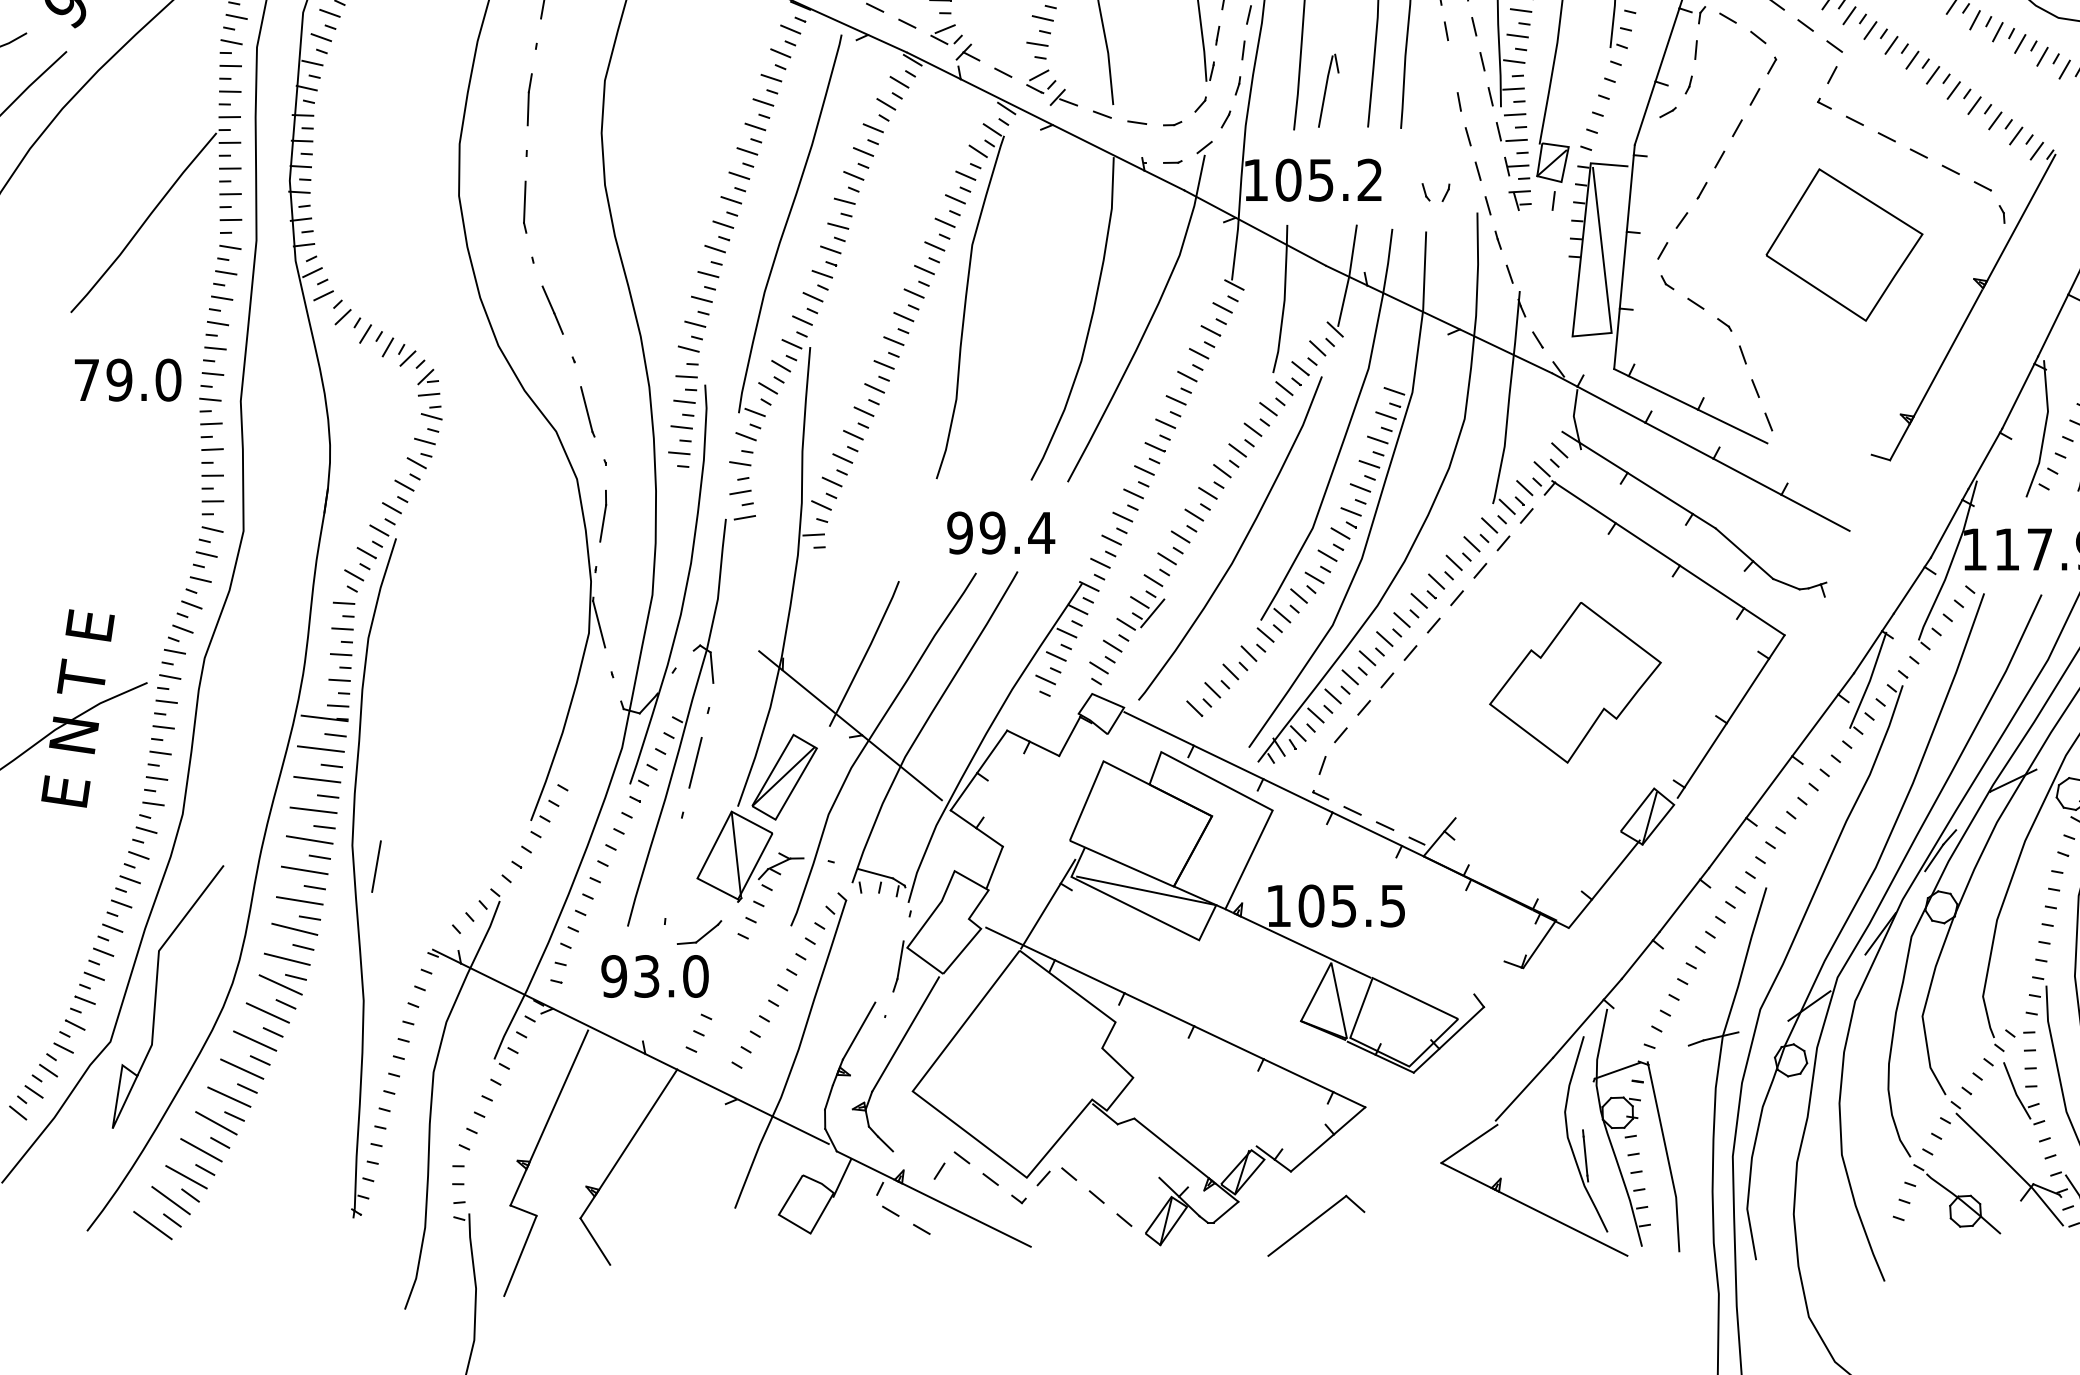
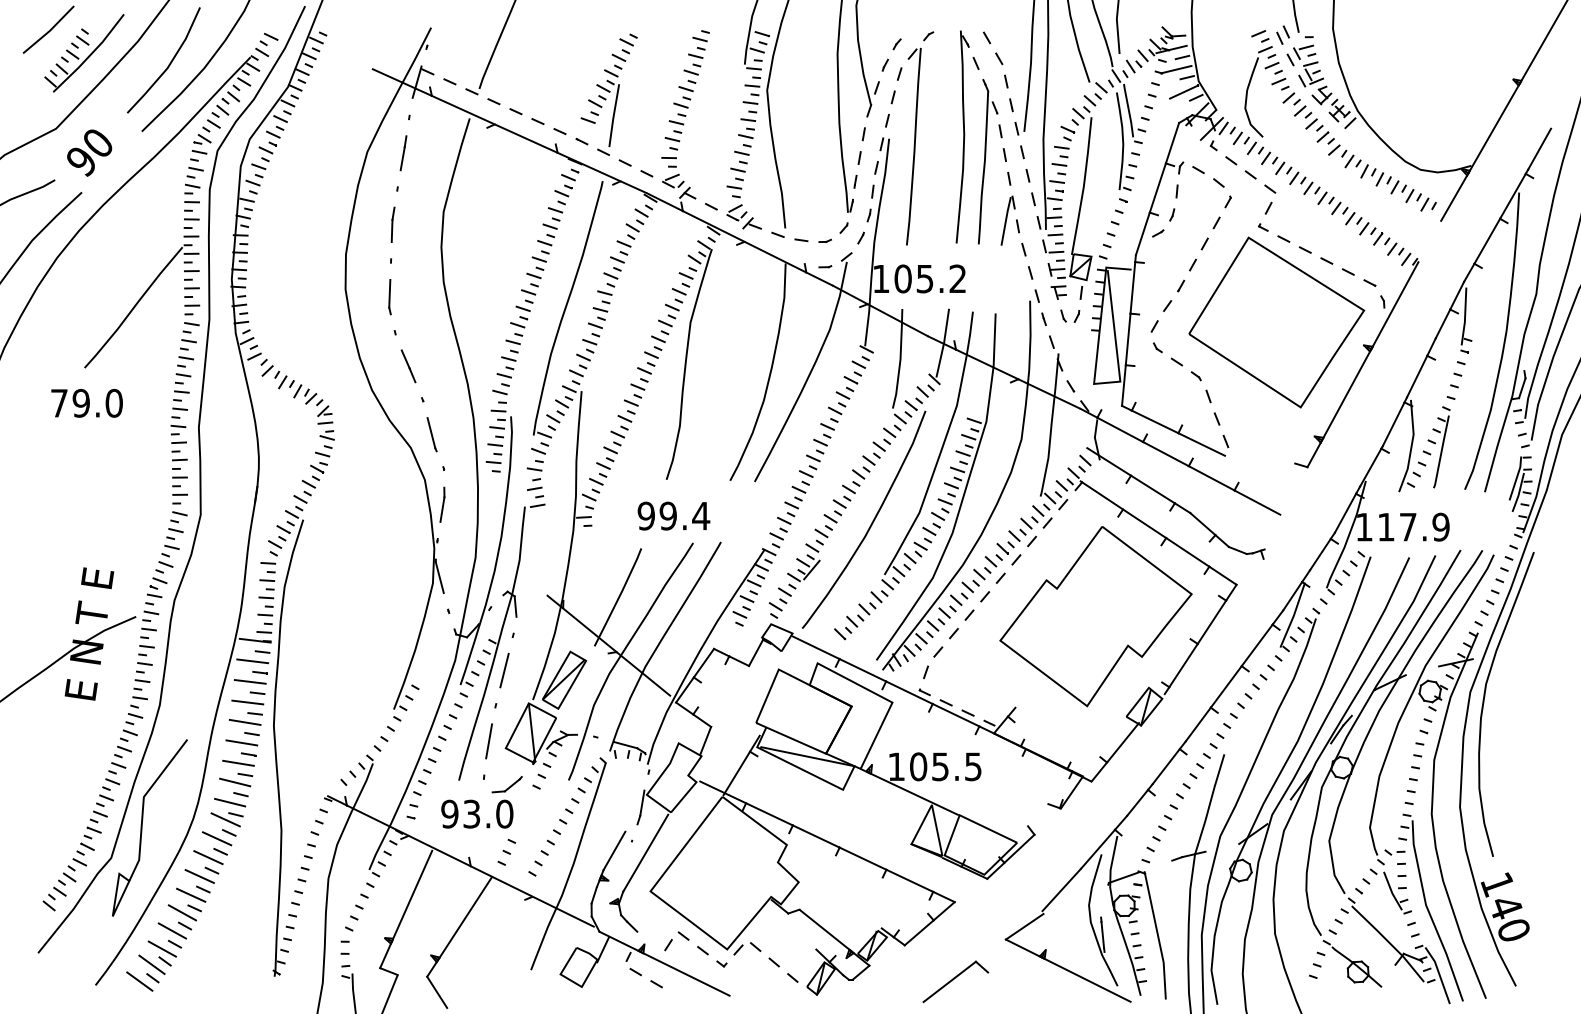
part: (1327, 90) -> (1007, 220), moved
part: (1436, 191) -> (1070, 315), moved
part: (1843, 244) -> (1276, 322), size x1.67
text: (127, 380) -> (86, 403), moved
text: (1000, 532) -> (673, 515), moved
part: (1574, 682) -> (1095, 616), size x1.67
line: (375, 866) -> (488, 741), moved
part: (1315, 1225) -> (955, 981), moved

